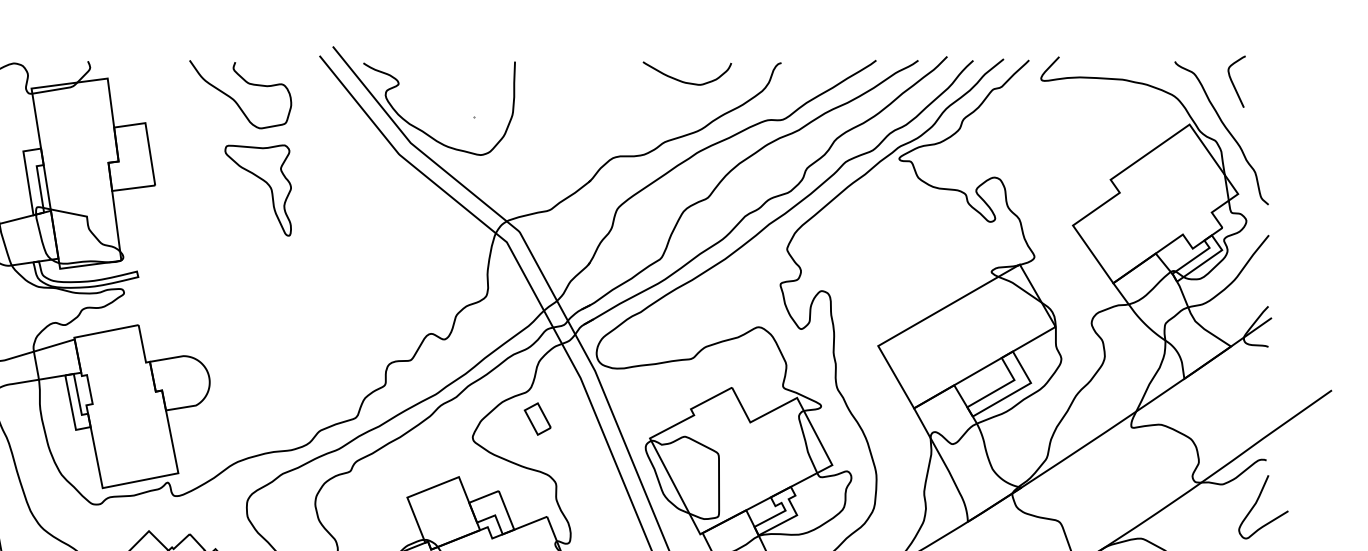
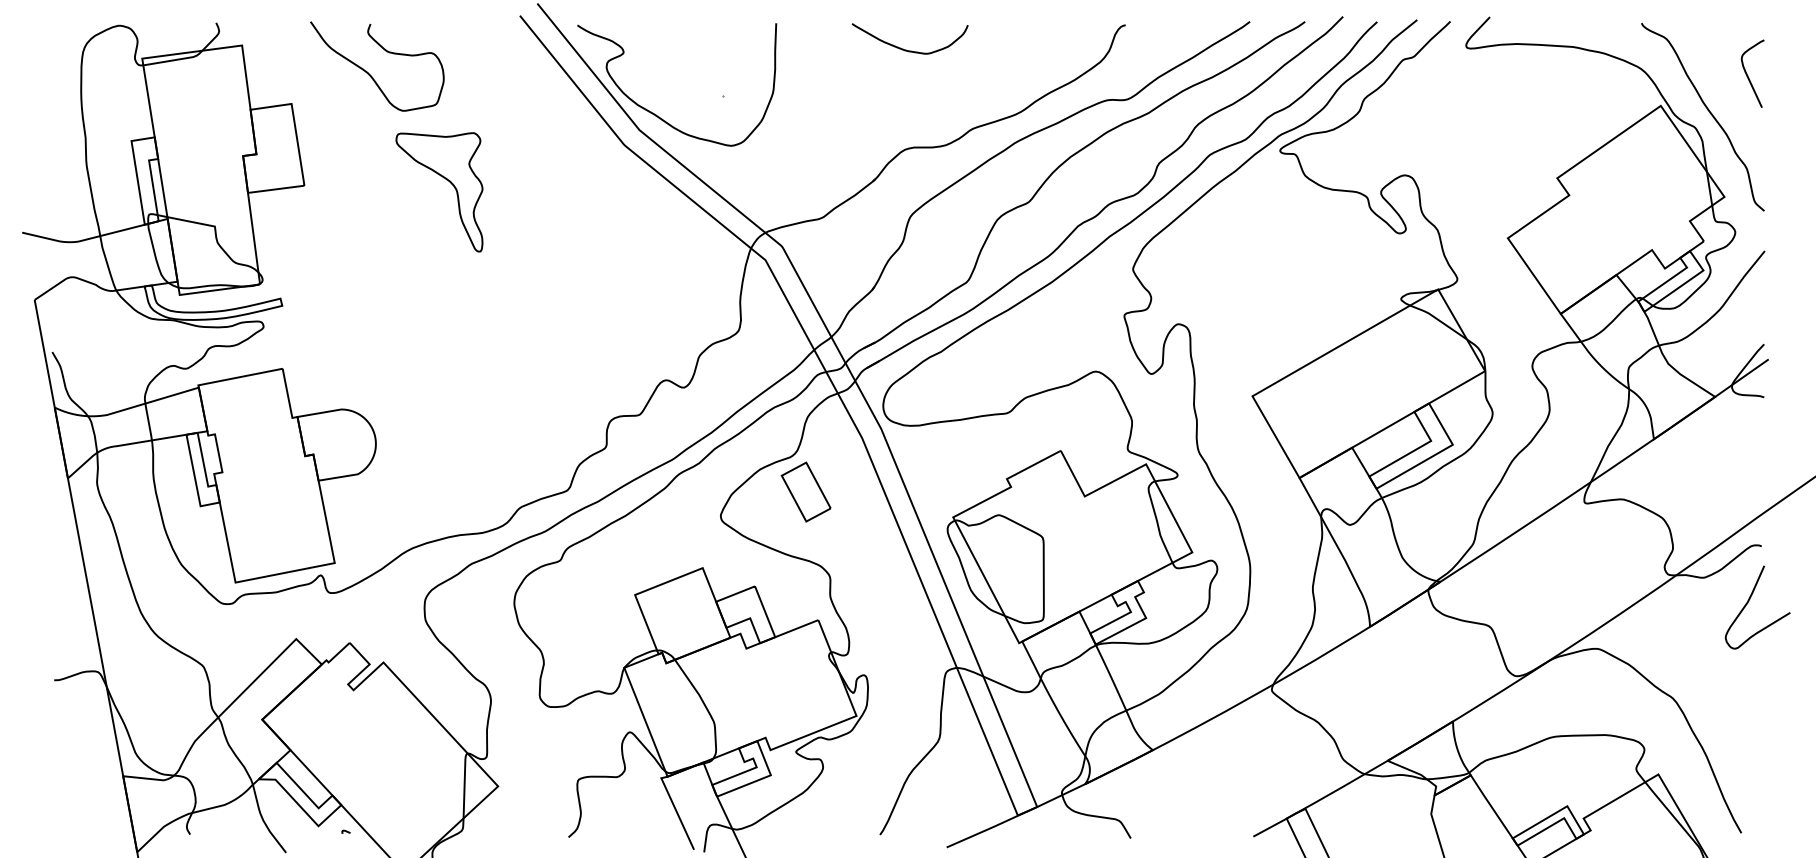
curve: (684, 81) -> (906, 49), moved
curve: (1233, 83) -> (1748, 75), moved
curve: (234, 99) -> (369, 73), moved
part: (537, 418) -> (805, 491), size x1.43

